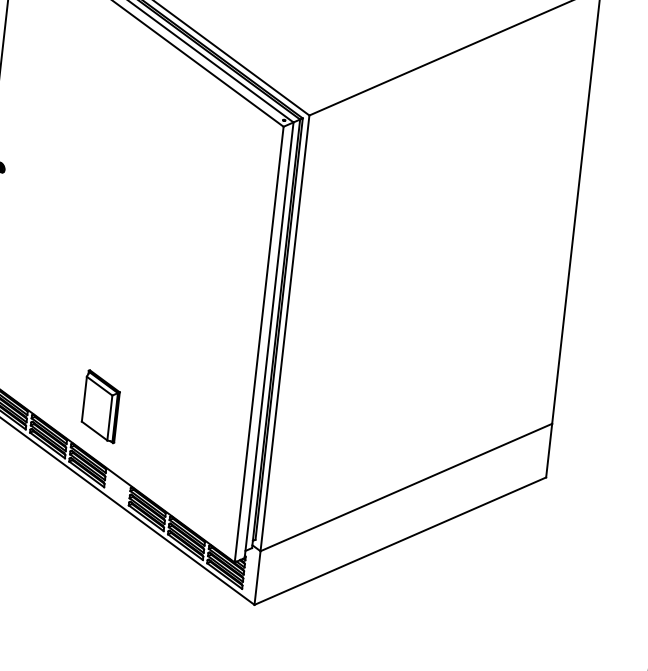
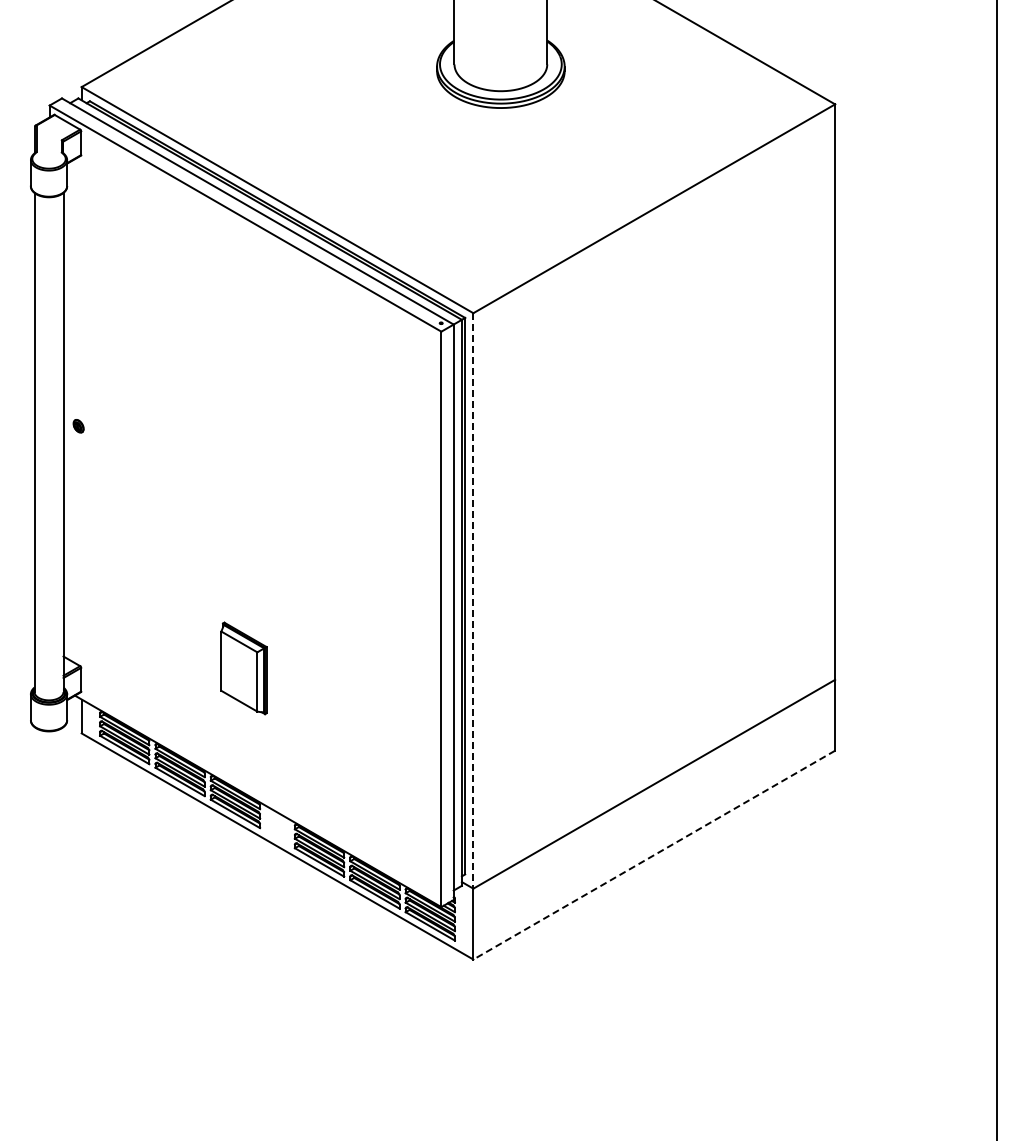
line: (285, 333) -> (473, 600), solid -> dashed
part: (100, 406) -> (243, 668), moved
line: (400, 541) -> (654, 855), solid -> dashed

